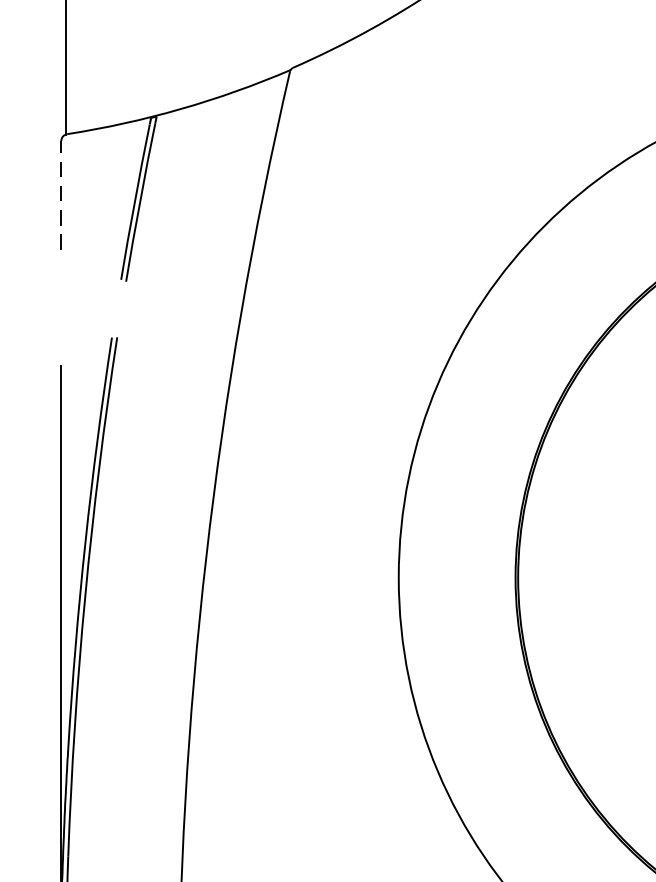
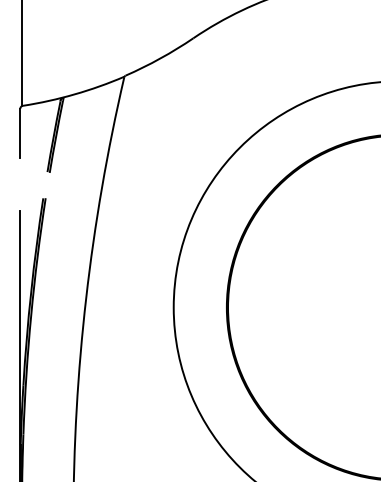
line: (61, 194) -> (20, 133), dashed -> solid

